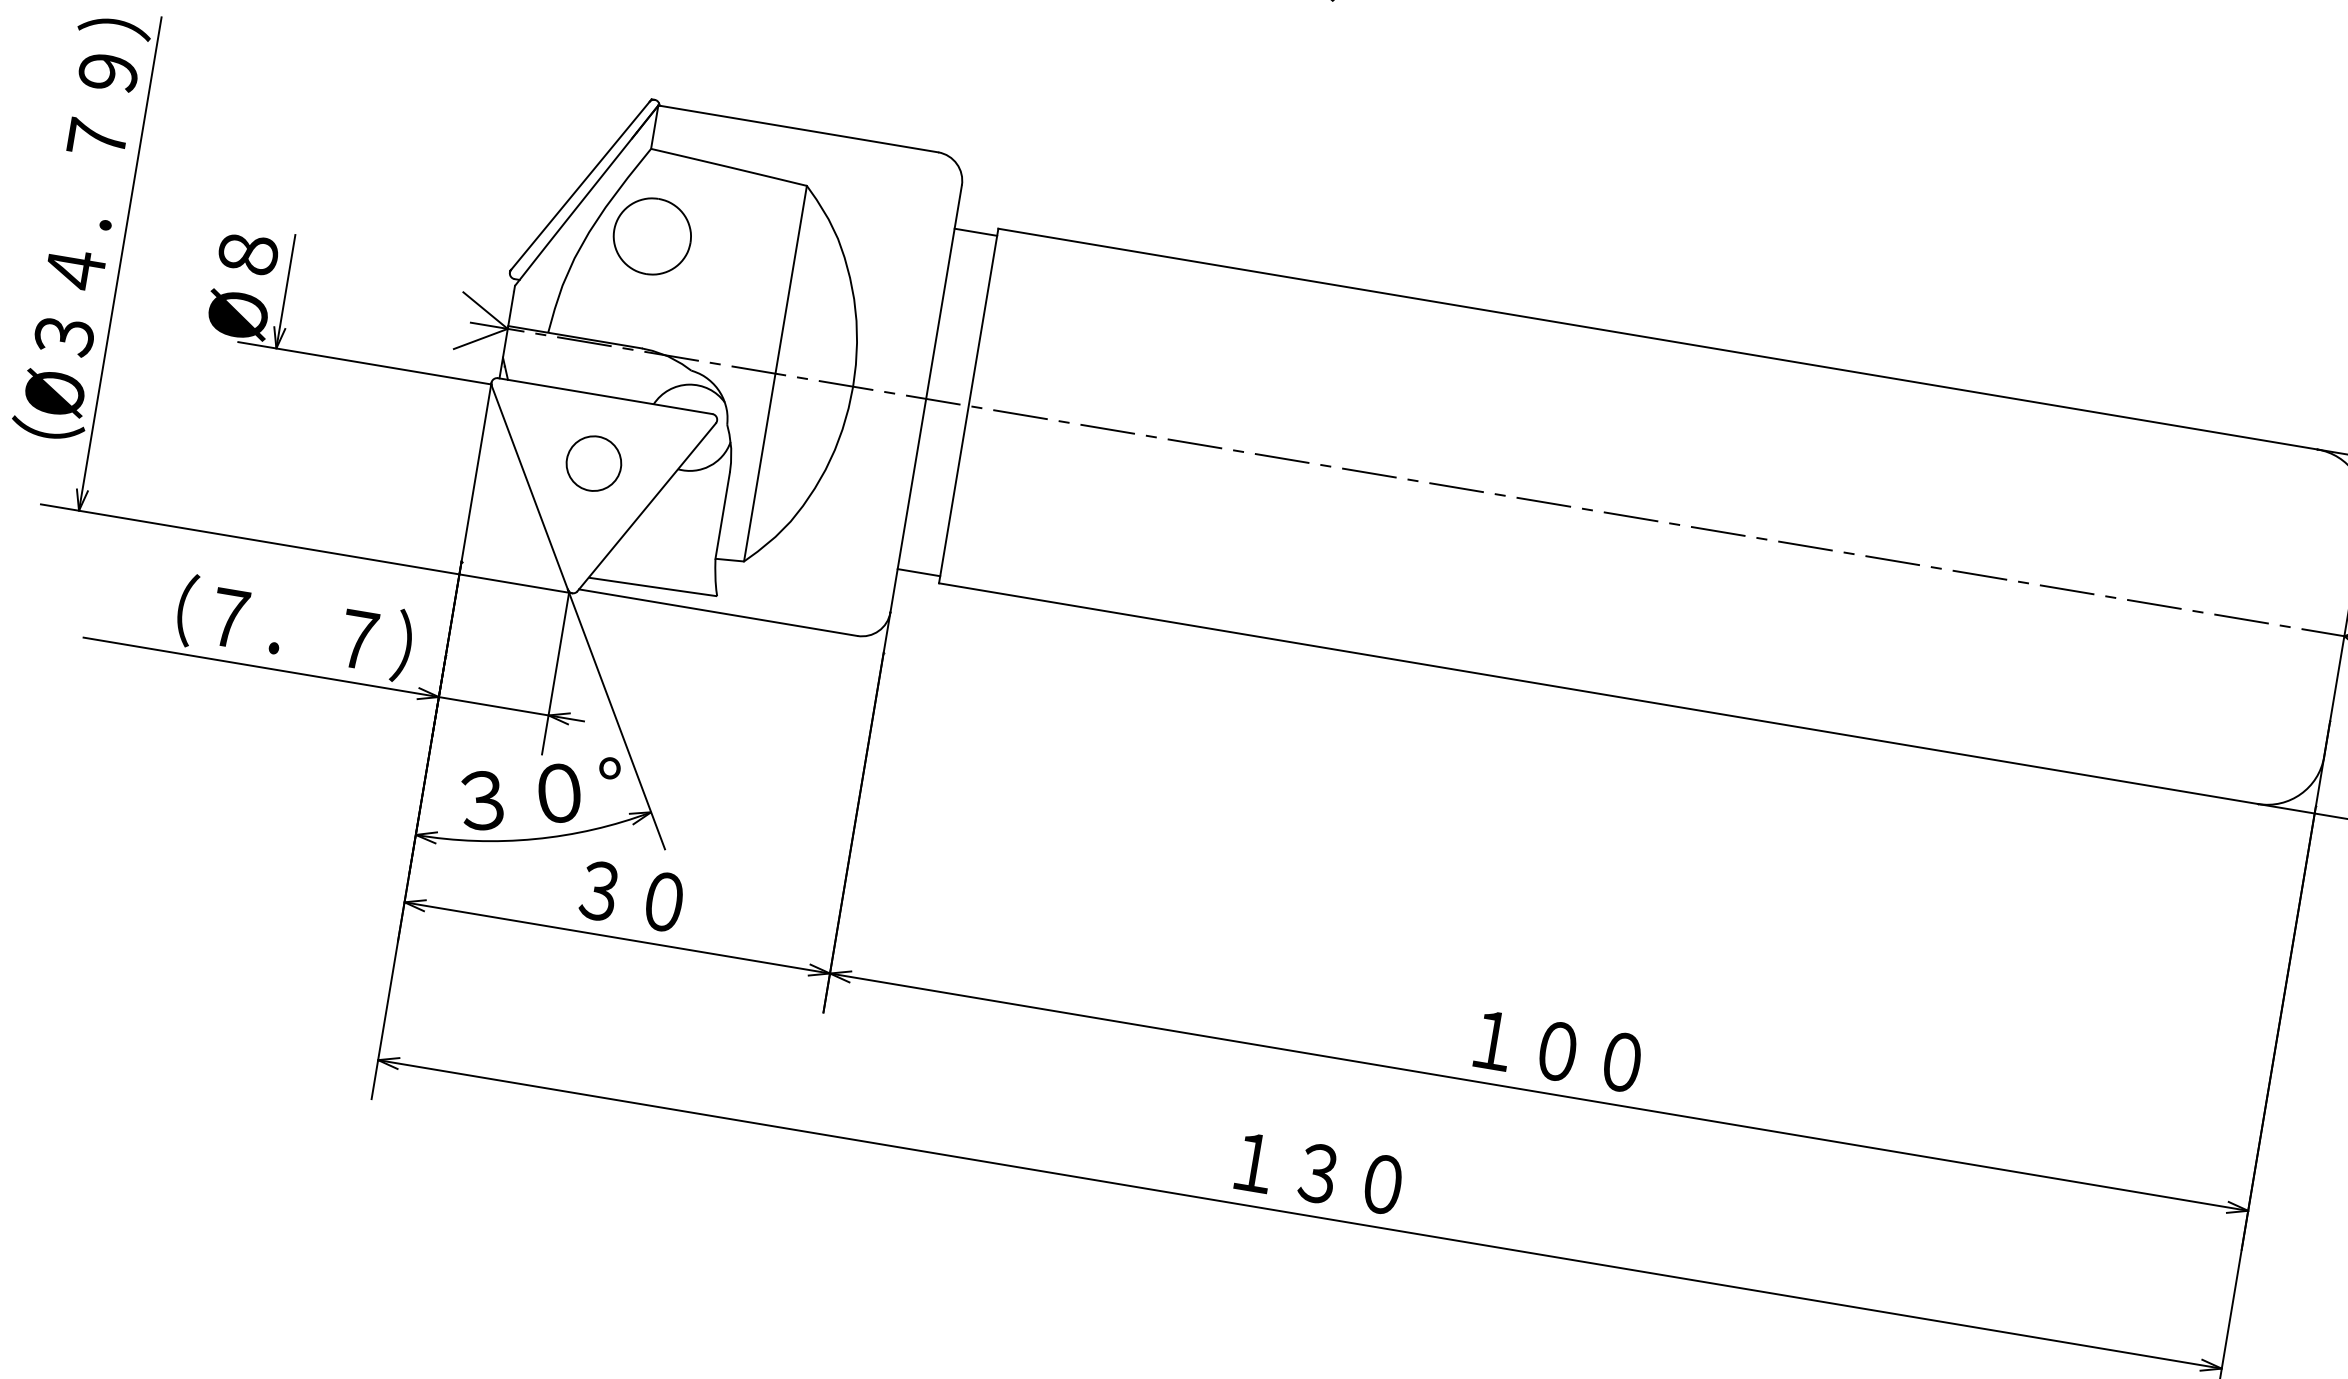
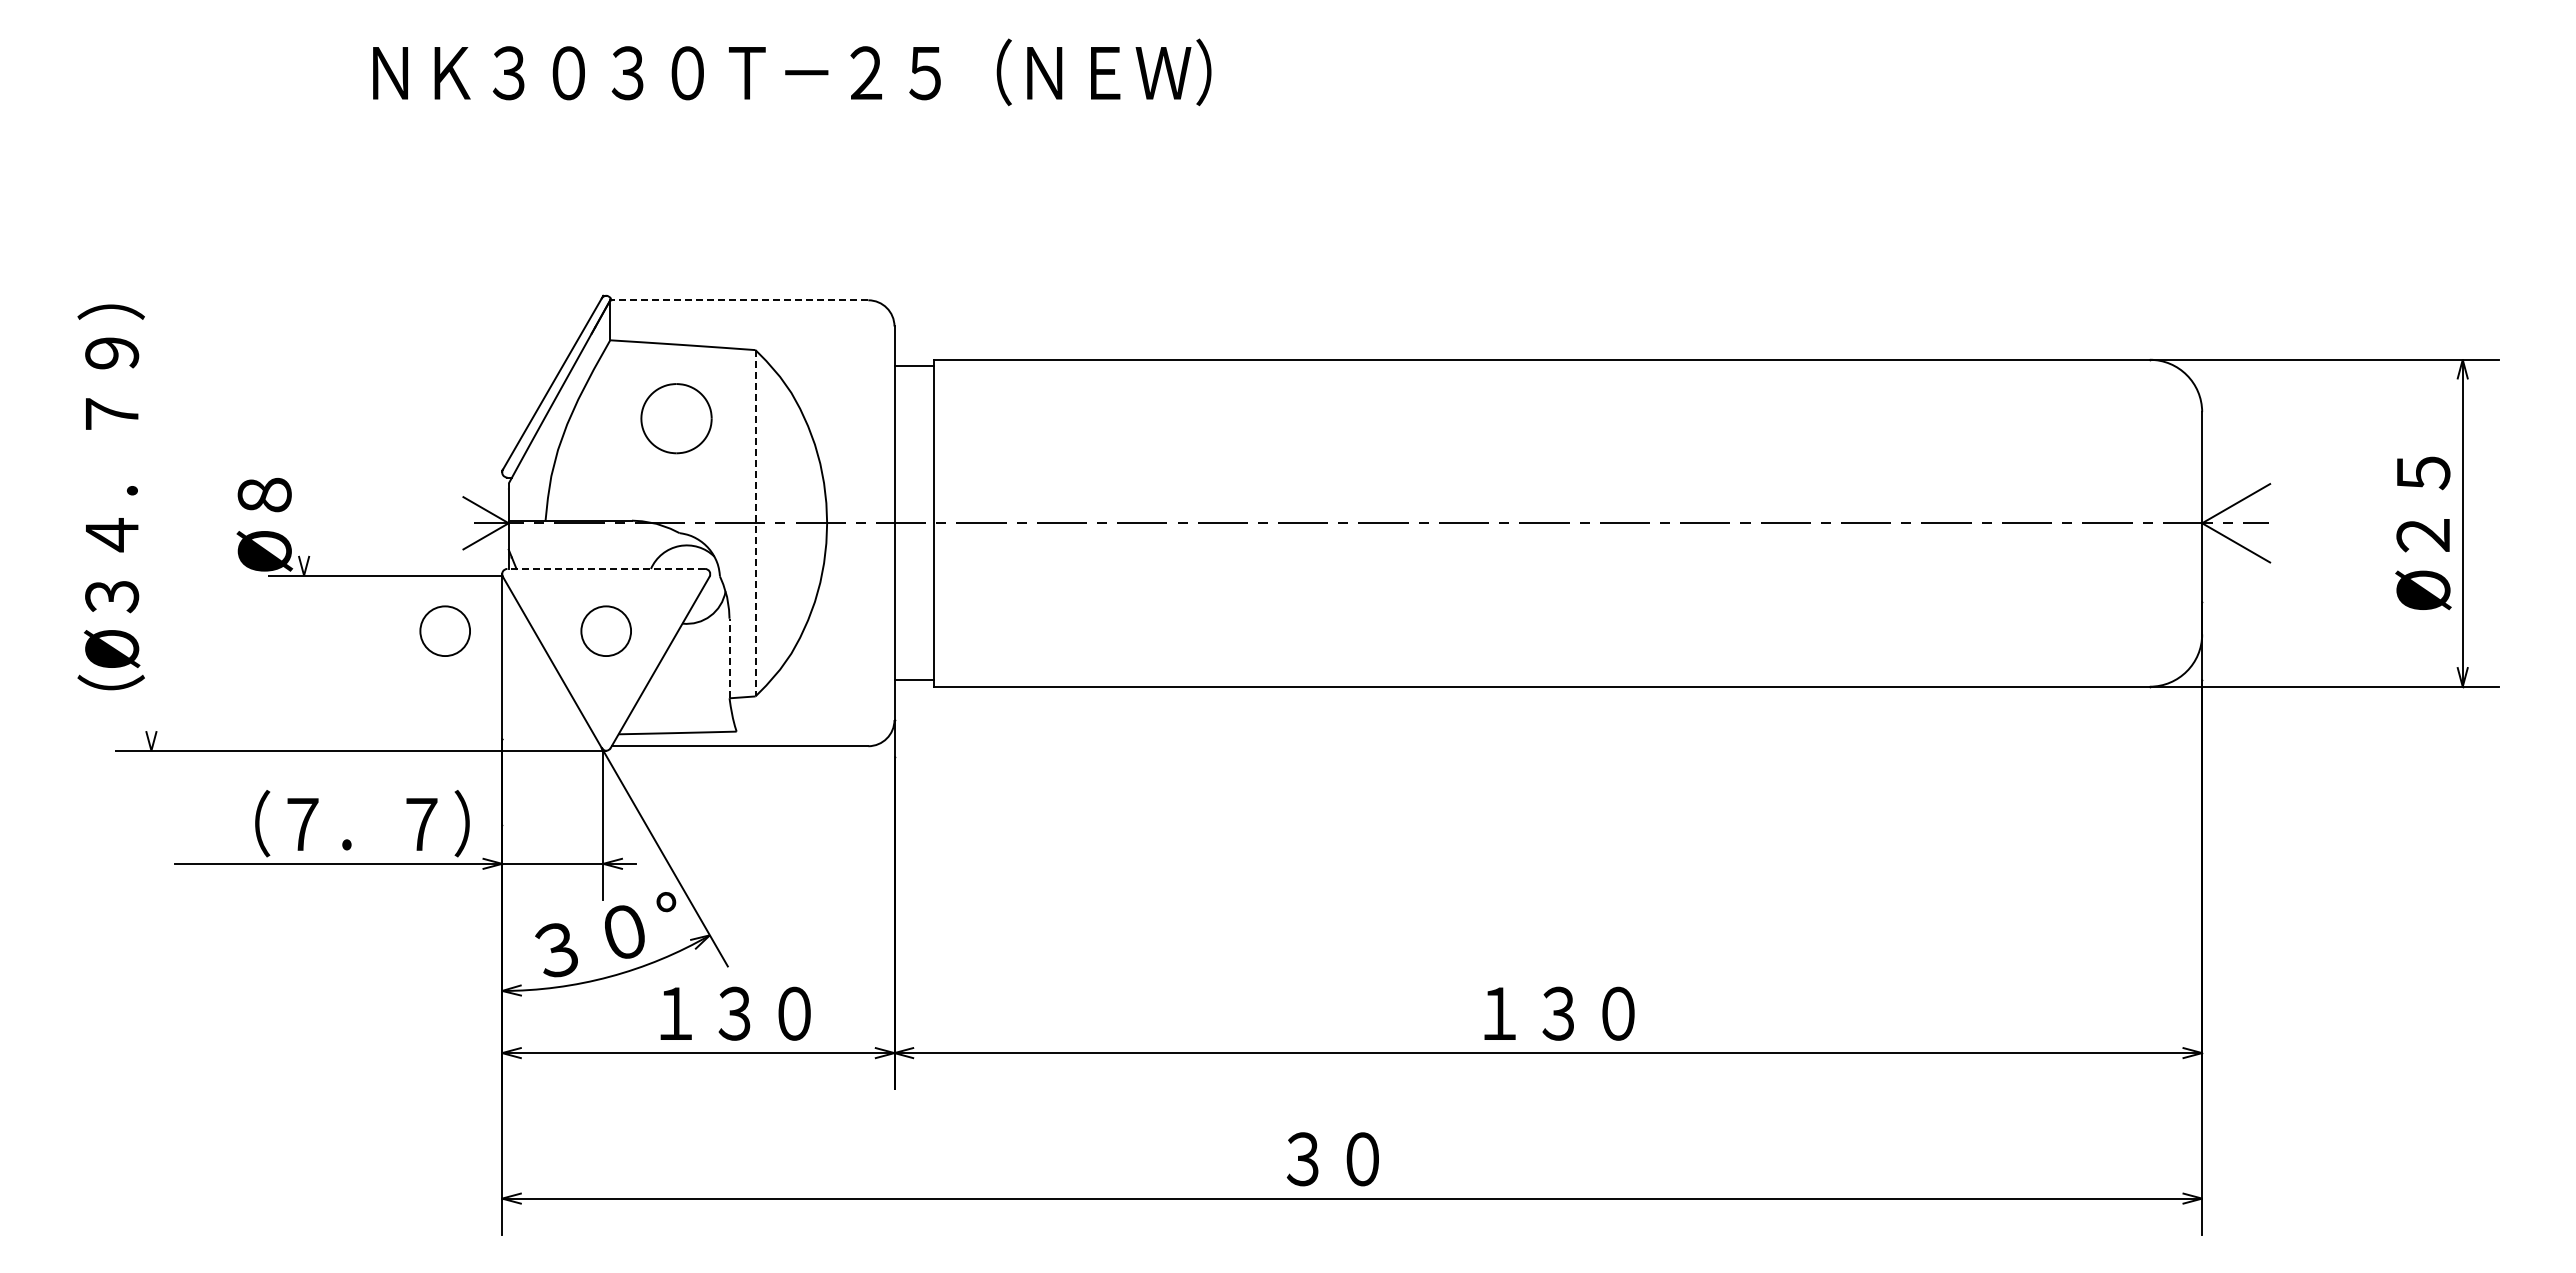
line: (797, 128) -> (738, 300), solid -> dashed
part: (652, 236) -> (676, 418), moved
line: (120, 263) -> (151, 522), removed
line: (286, 290) -> (304, 522), removed
line: (775, 373) -> (755, 523), solid -> dashed
line: (605, 395) -> (606, 568), solid -> dashed
circle: (418, 433) -> (444, 630), added
line: (722, 515) -> (729, 658), solid -> dashed
text: (663, 901) -> (734, 1013), ３０ -> １３０
text: (1557, 1051) -> (1558, 1013), １００ -> １３０
text: (1318, 1173) -> (1362, 1159), １３０ -> ３０

